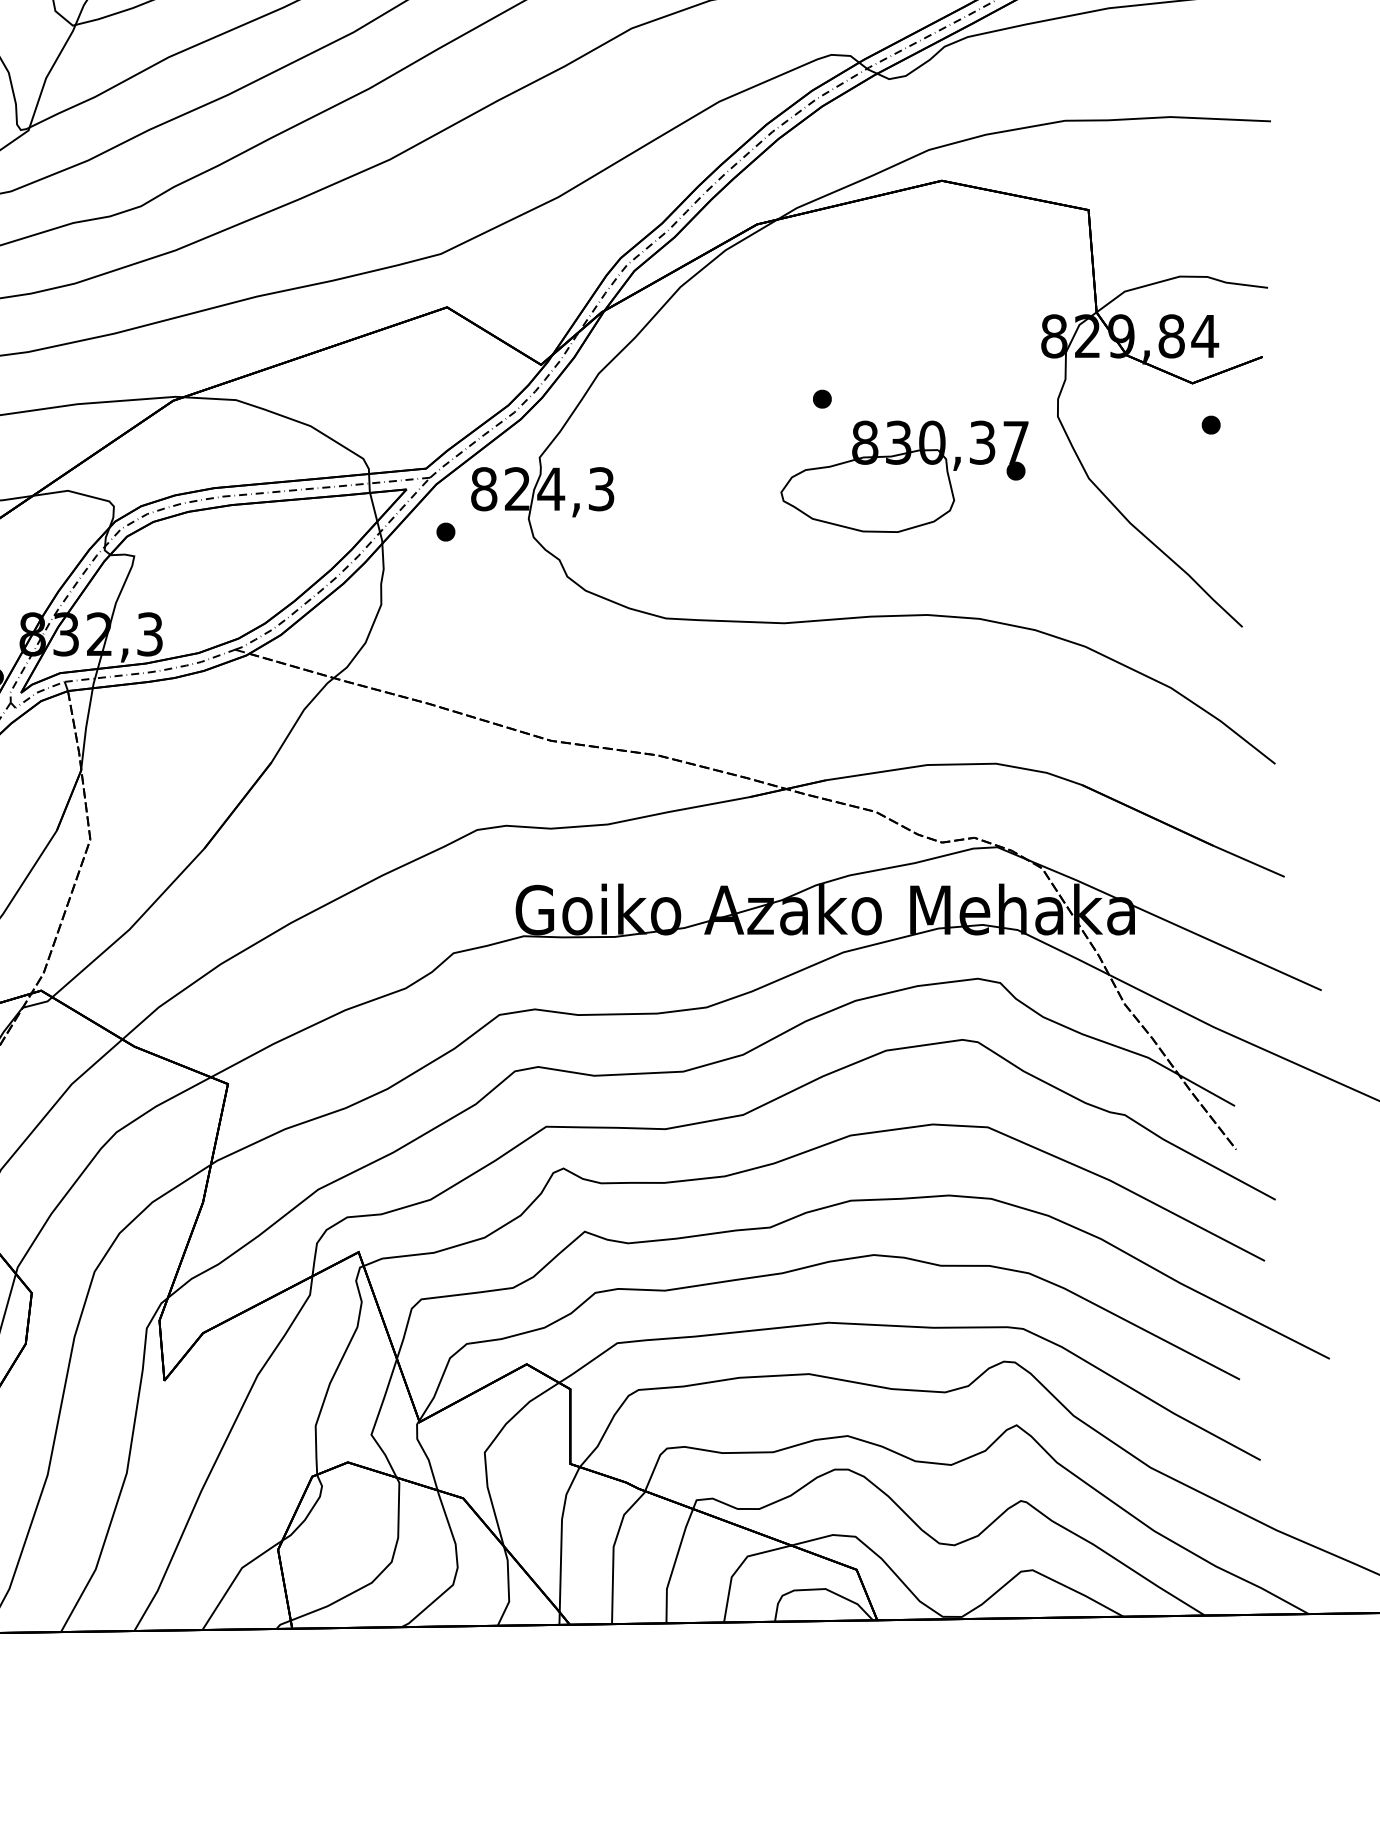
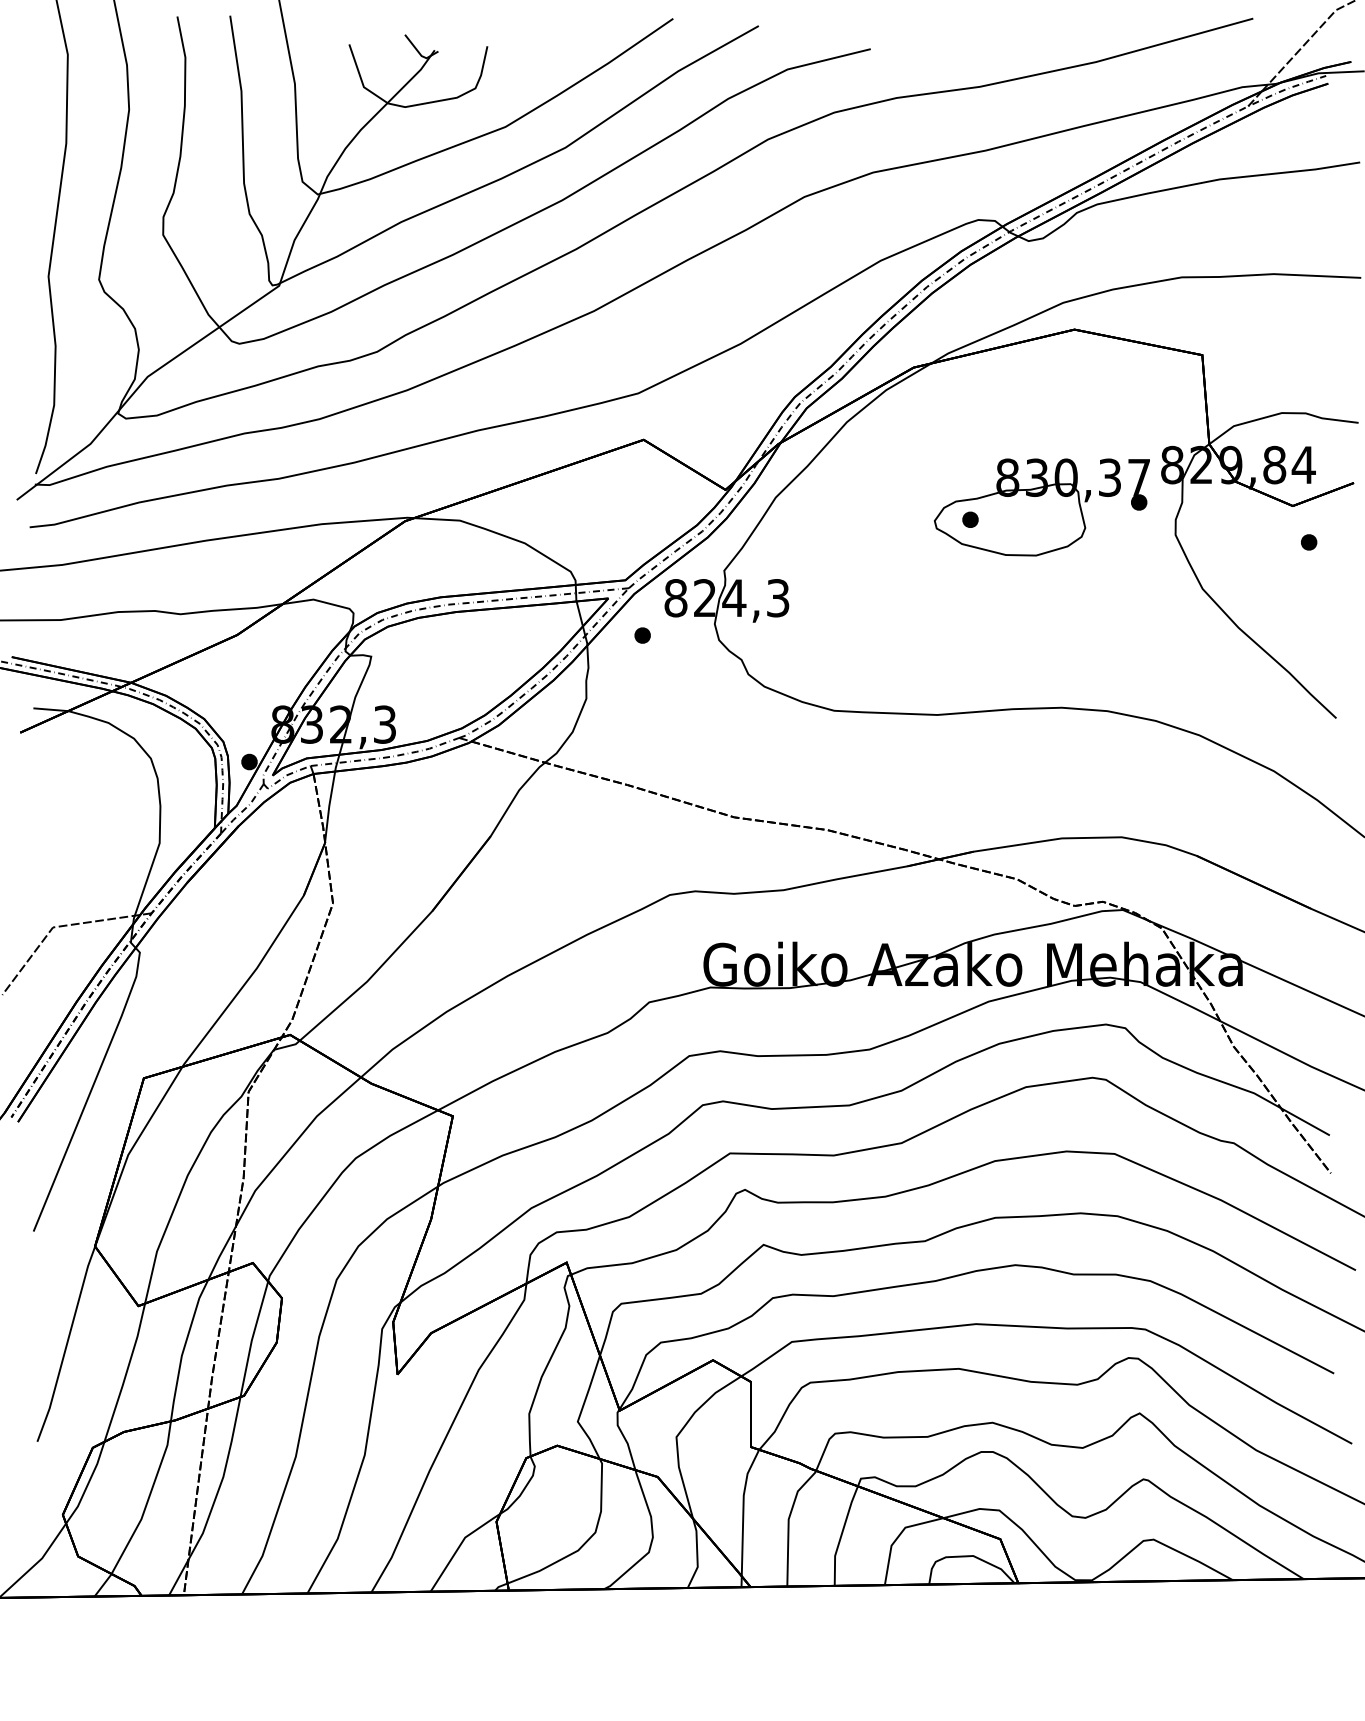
part: (903, 476) -> (1041, 507), moved

